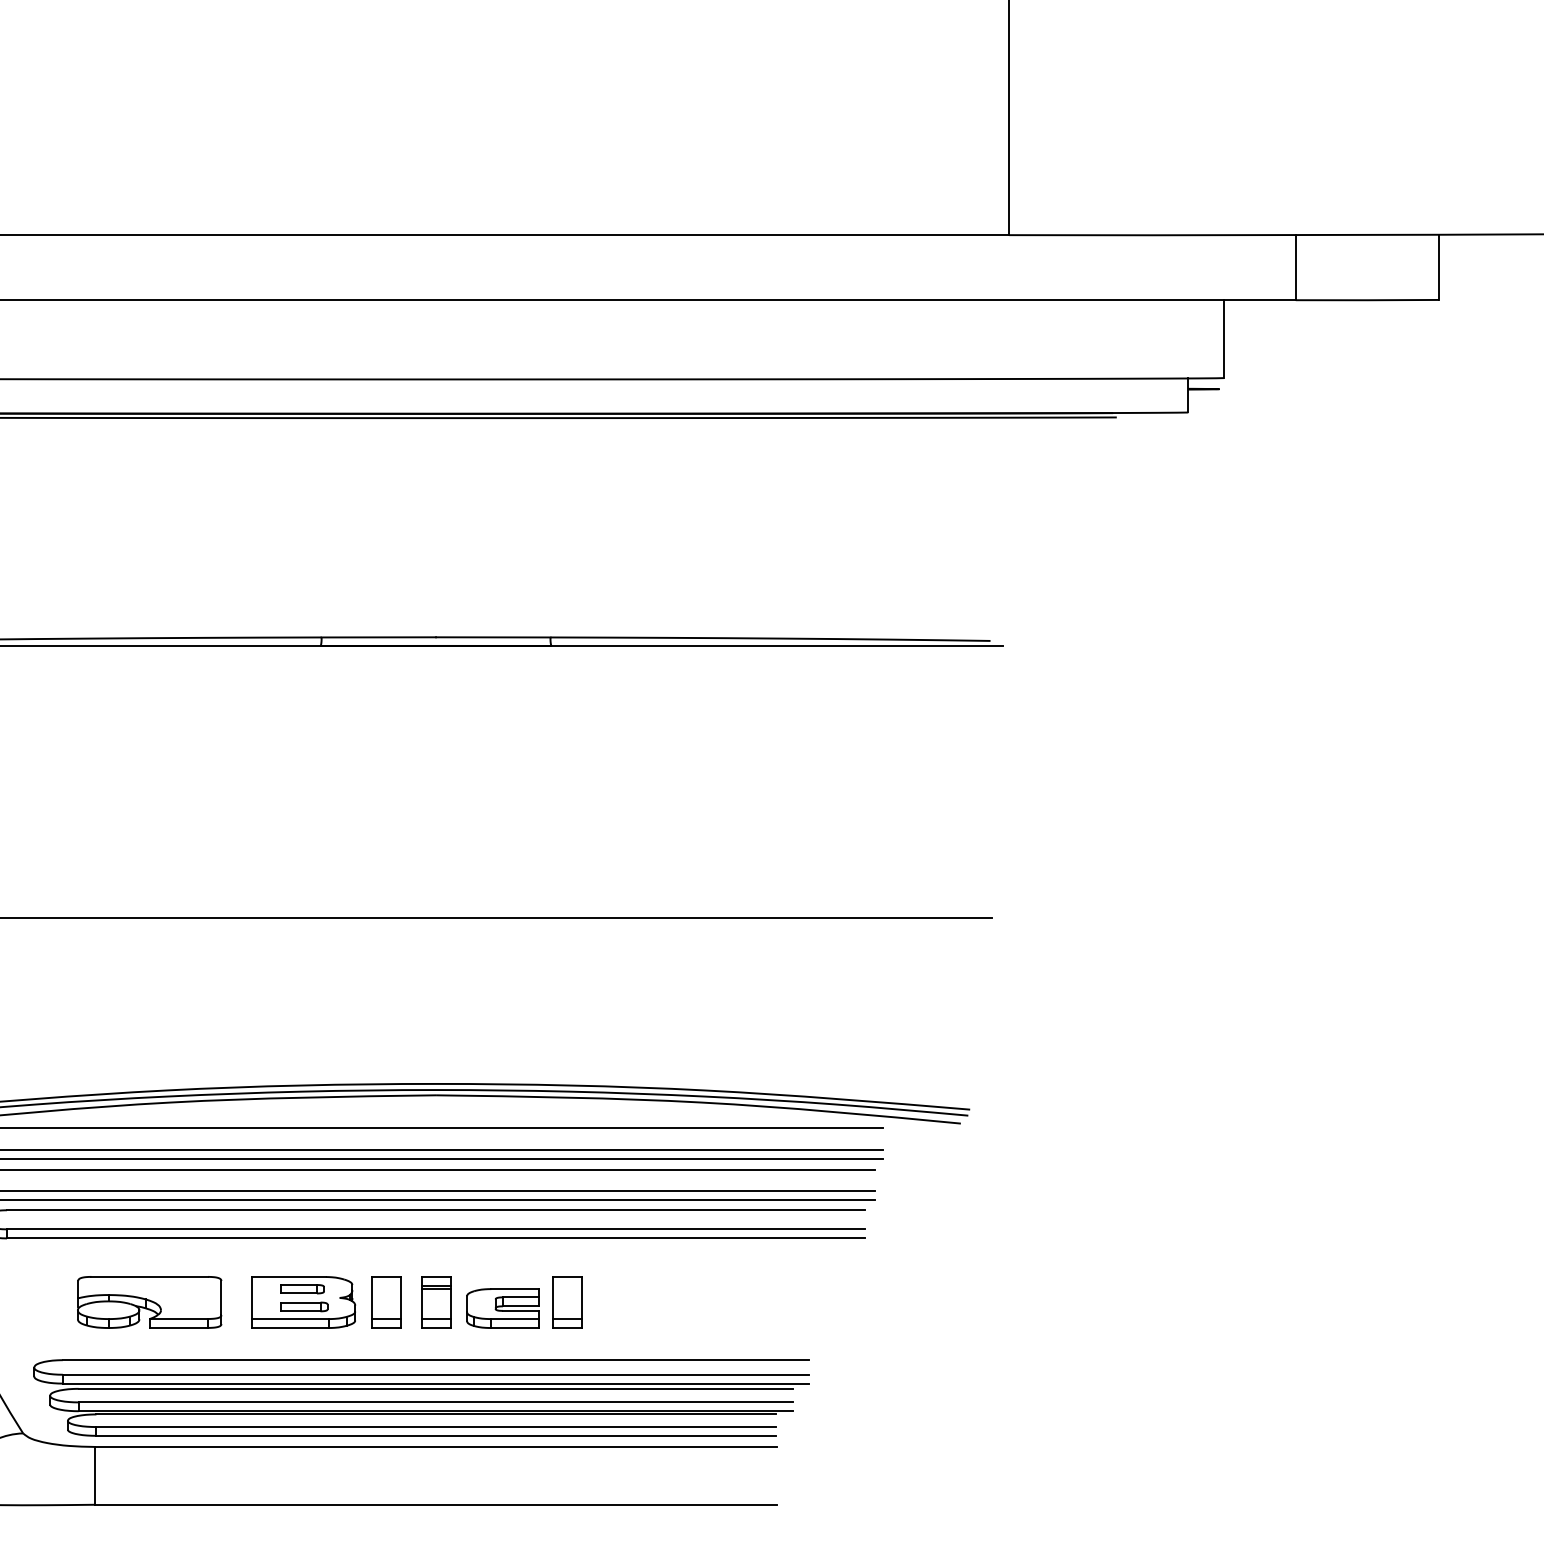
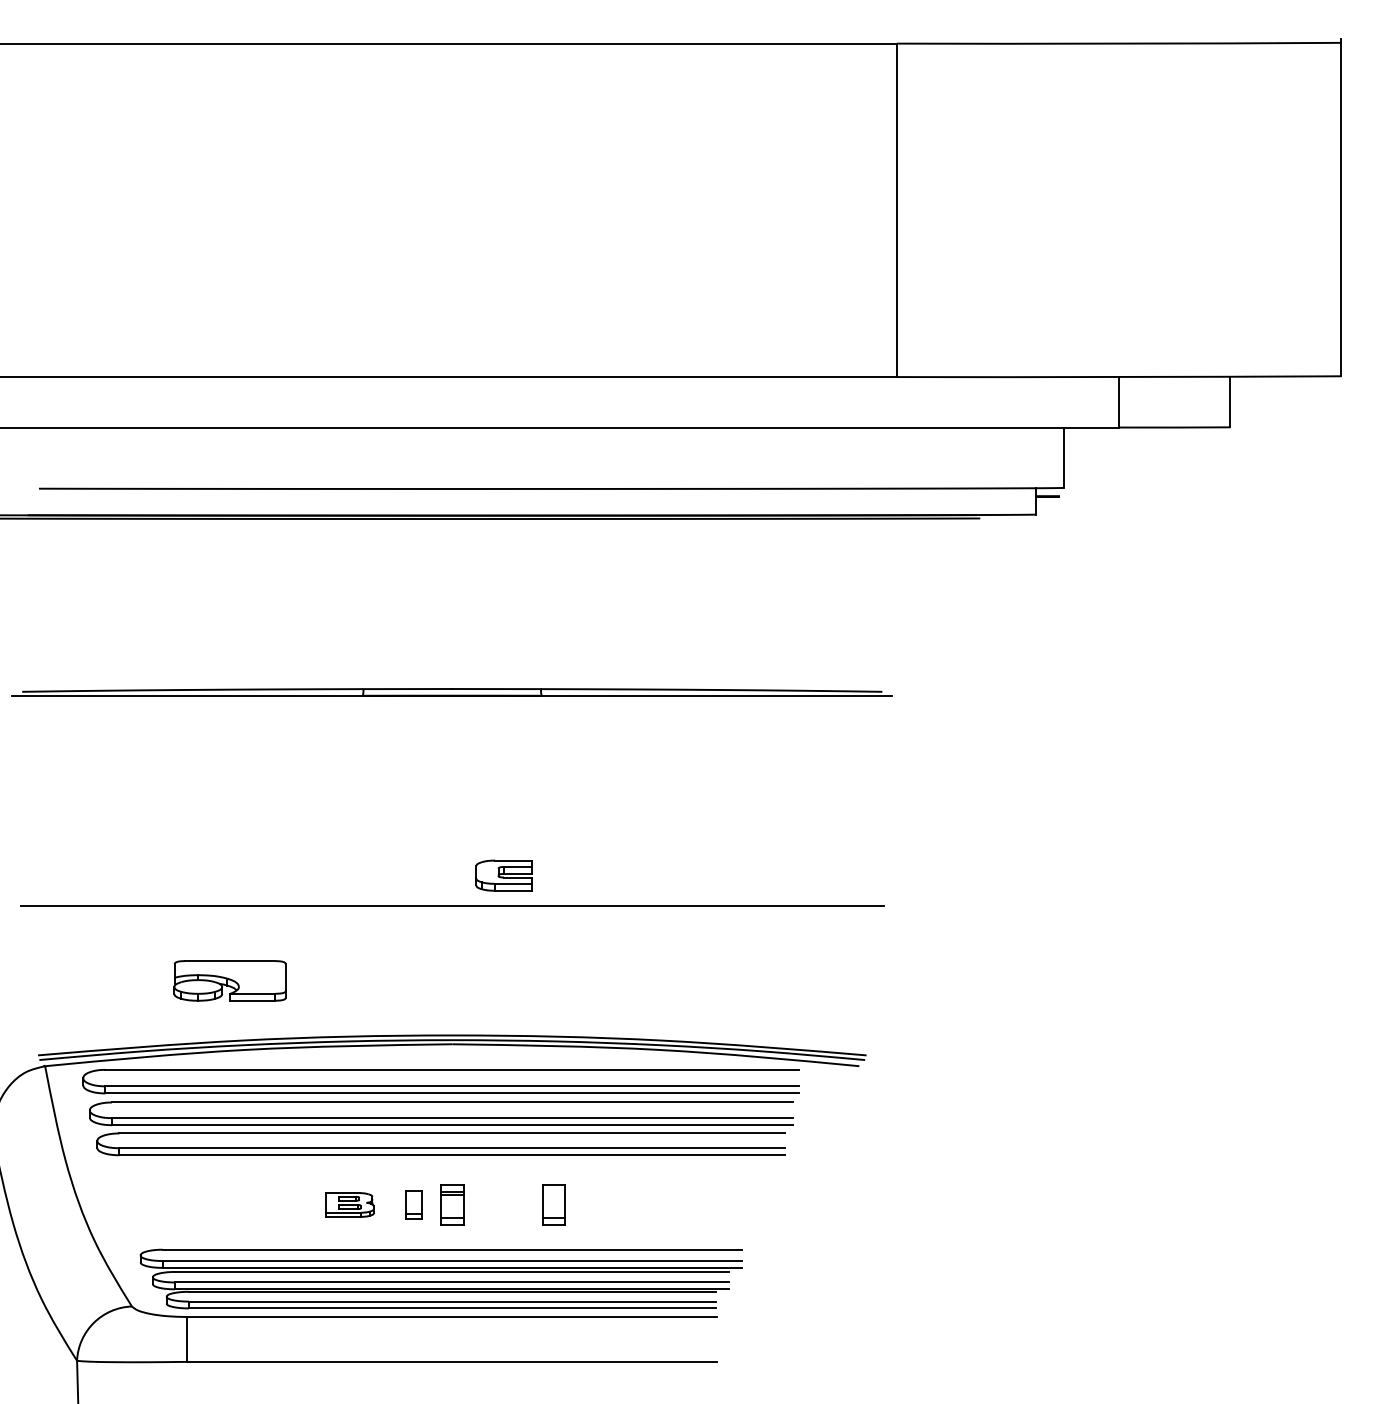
part: (148, 1301) -> (229, 980), moved
part: (303, 1301) -> (349, 1204), size x0.6
part: (386, 1301) -> (413, 1204), size x0.7
part: (502, 1308) -> (503, 875), moved

